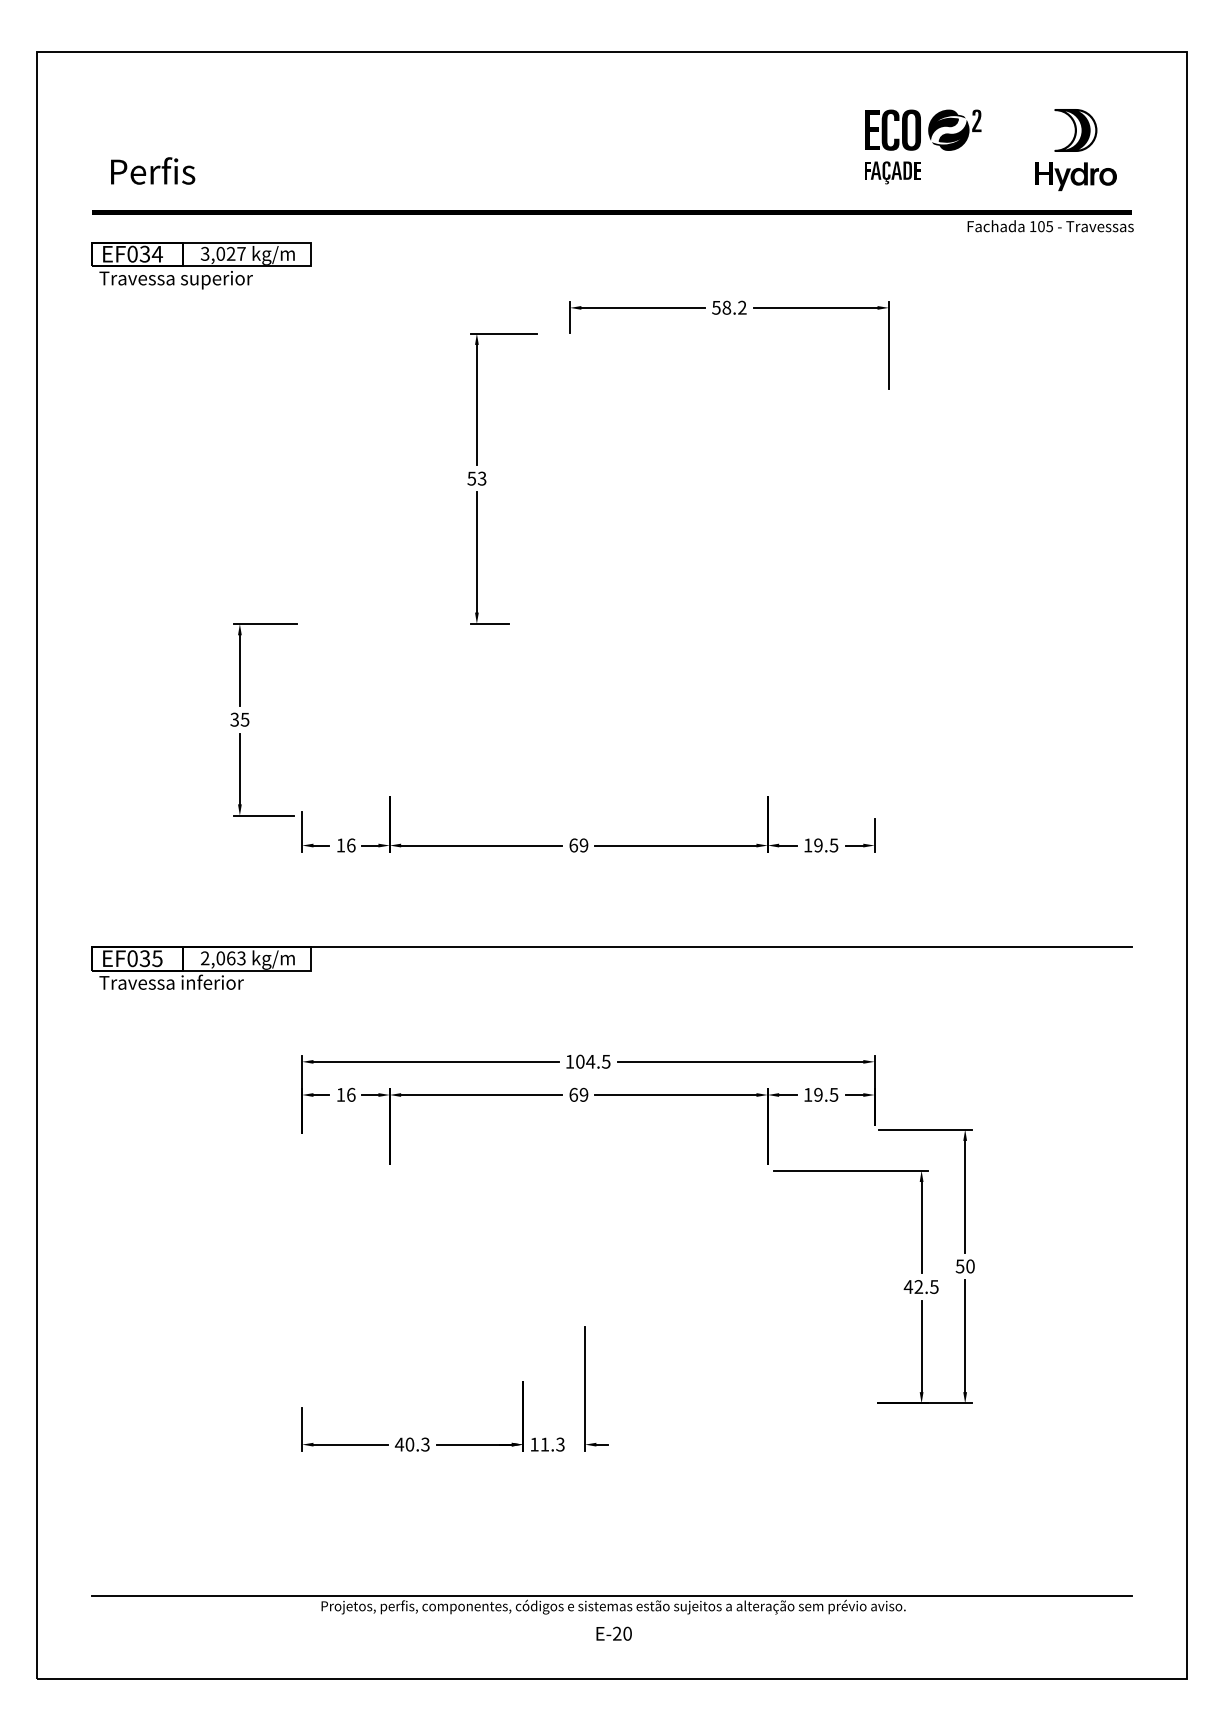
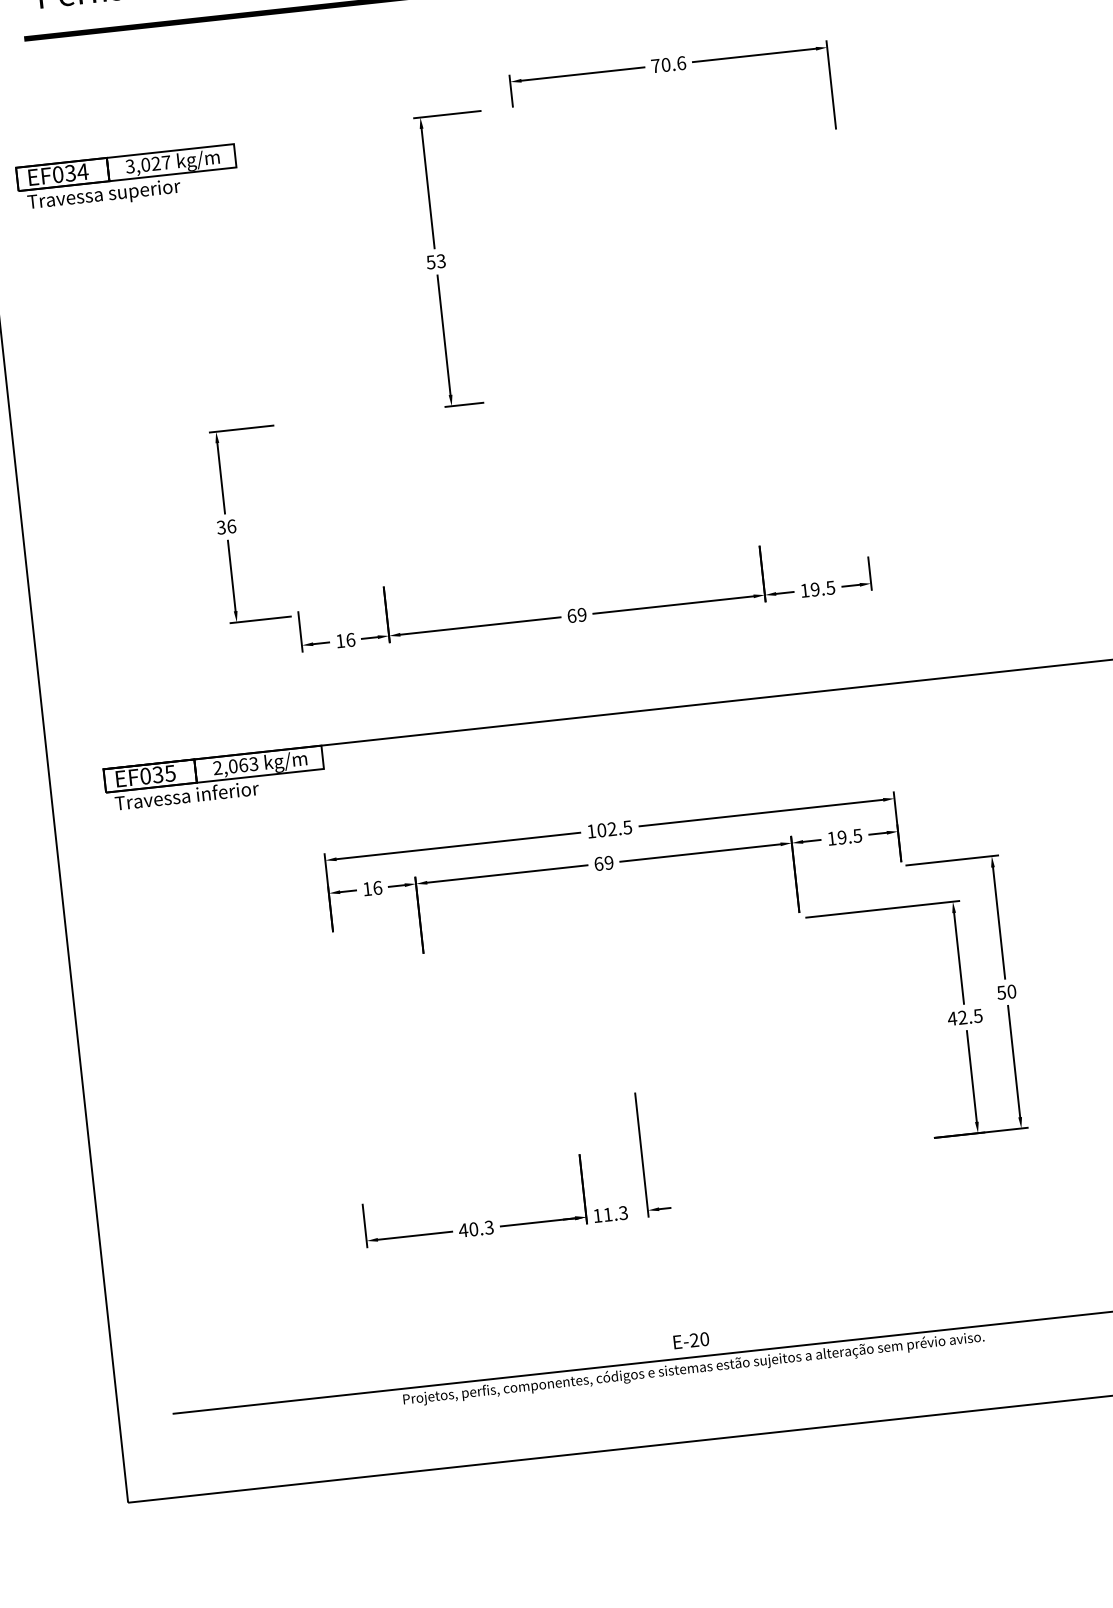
part: (201, 265) -> (127, 178), moved
text: (729, 307) -> (668, 64), 58.2 -> 70.6
text: (244, 719) -> (231, 526), 35 -> 36
text: (590, 1061) -> (611, 828), 104.5 -> 102.5
text: (613, 1633) -> (690, 1340), moved

